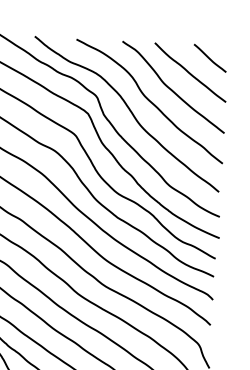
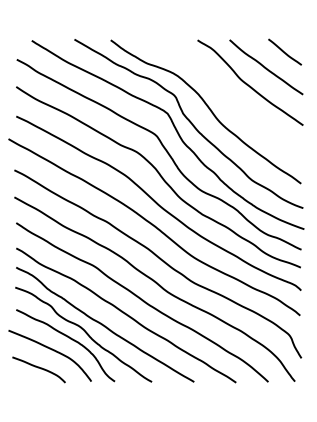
curve: (149, 100) -> (227, 97), removed

